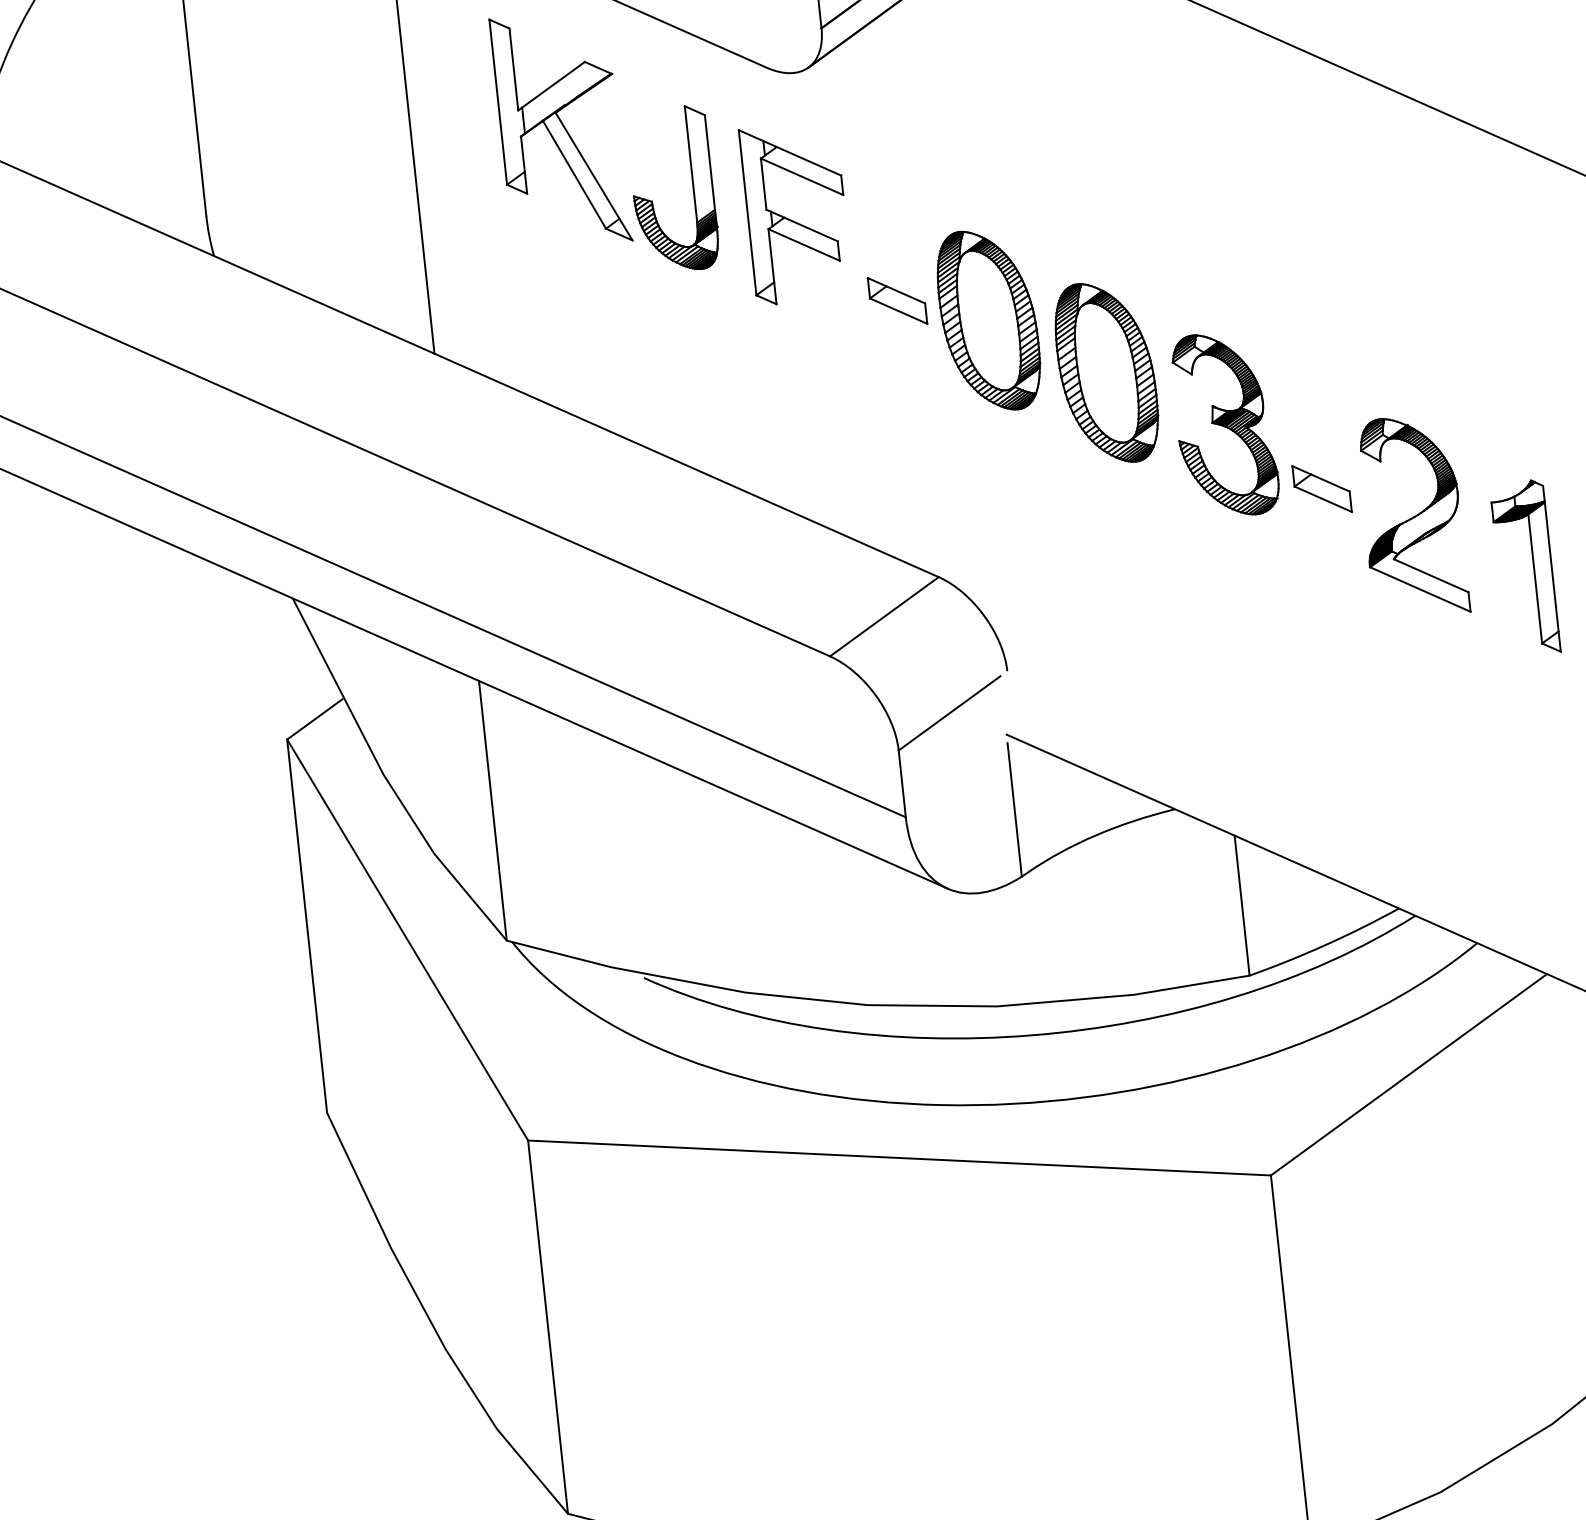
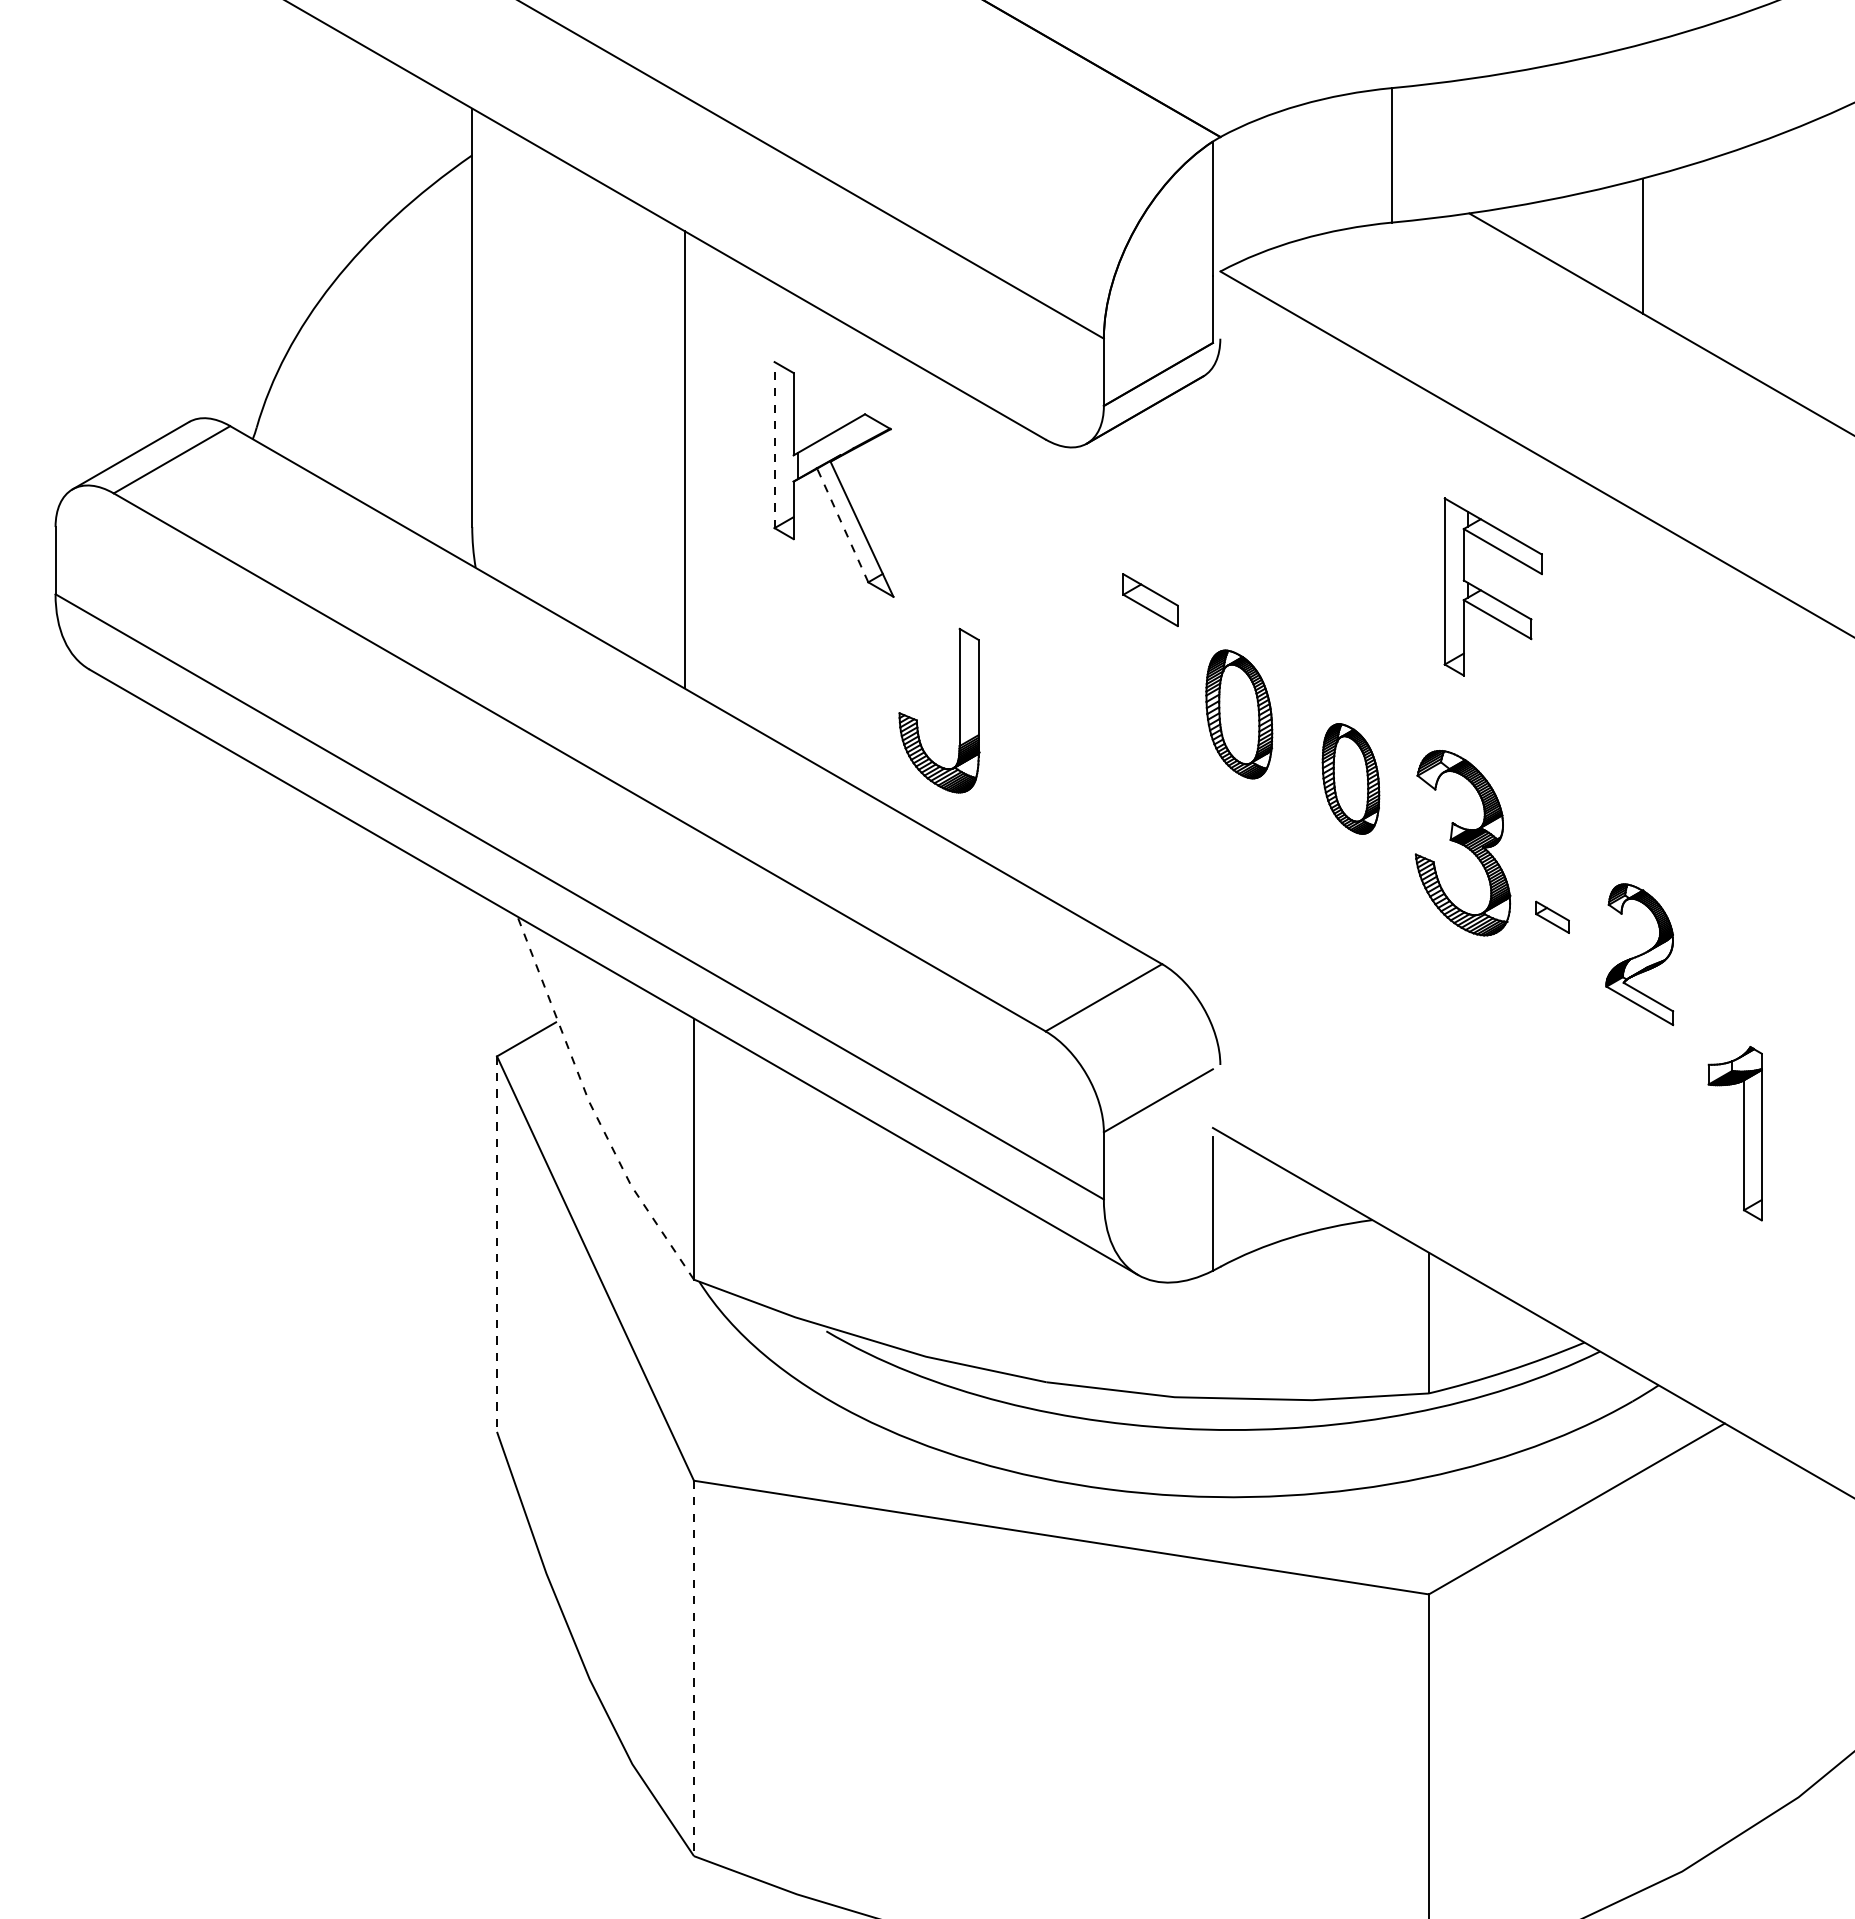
line: (498, 101) -> (774, 444), solid -> dashed
line: (574, 174) -> (842, 525), solid -> dashed
part: (693, 187) -> (959, 710), moved
part: (792, 220) -> (1488, 593), moved
part: (897, 300) -> (1150, 599), moved
part: (989, 320) -> (1239, 714), size x0.7
part: (1106, 372) -> (1350, 778), size x0.6
part: (1321, 489) -> (1552, 917), size x0.6
part: (1412, 516) -> (1639, 954), size x0.7
part: (1533, 567) -> (1743, 1133), moved
line: (386, 779) -> (591, 1106), solid -> dashed
line: (307, 926) -> (497, 1244), solid -> dashed
line: (547, 1327) -> (693, 1668), solid -> dashed

